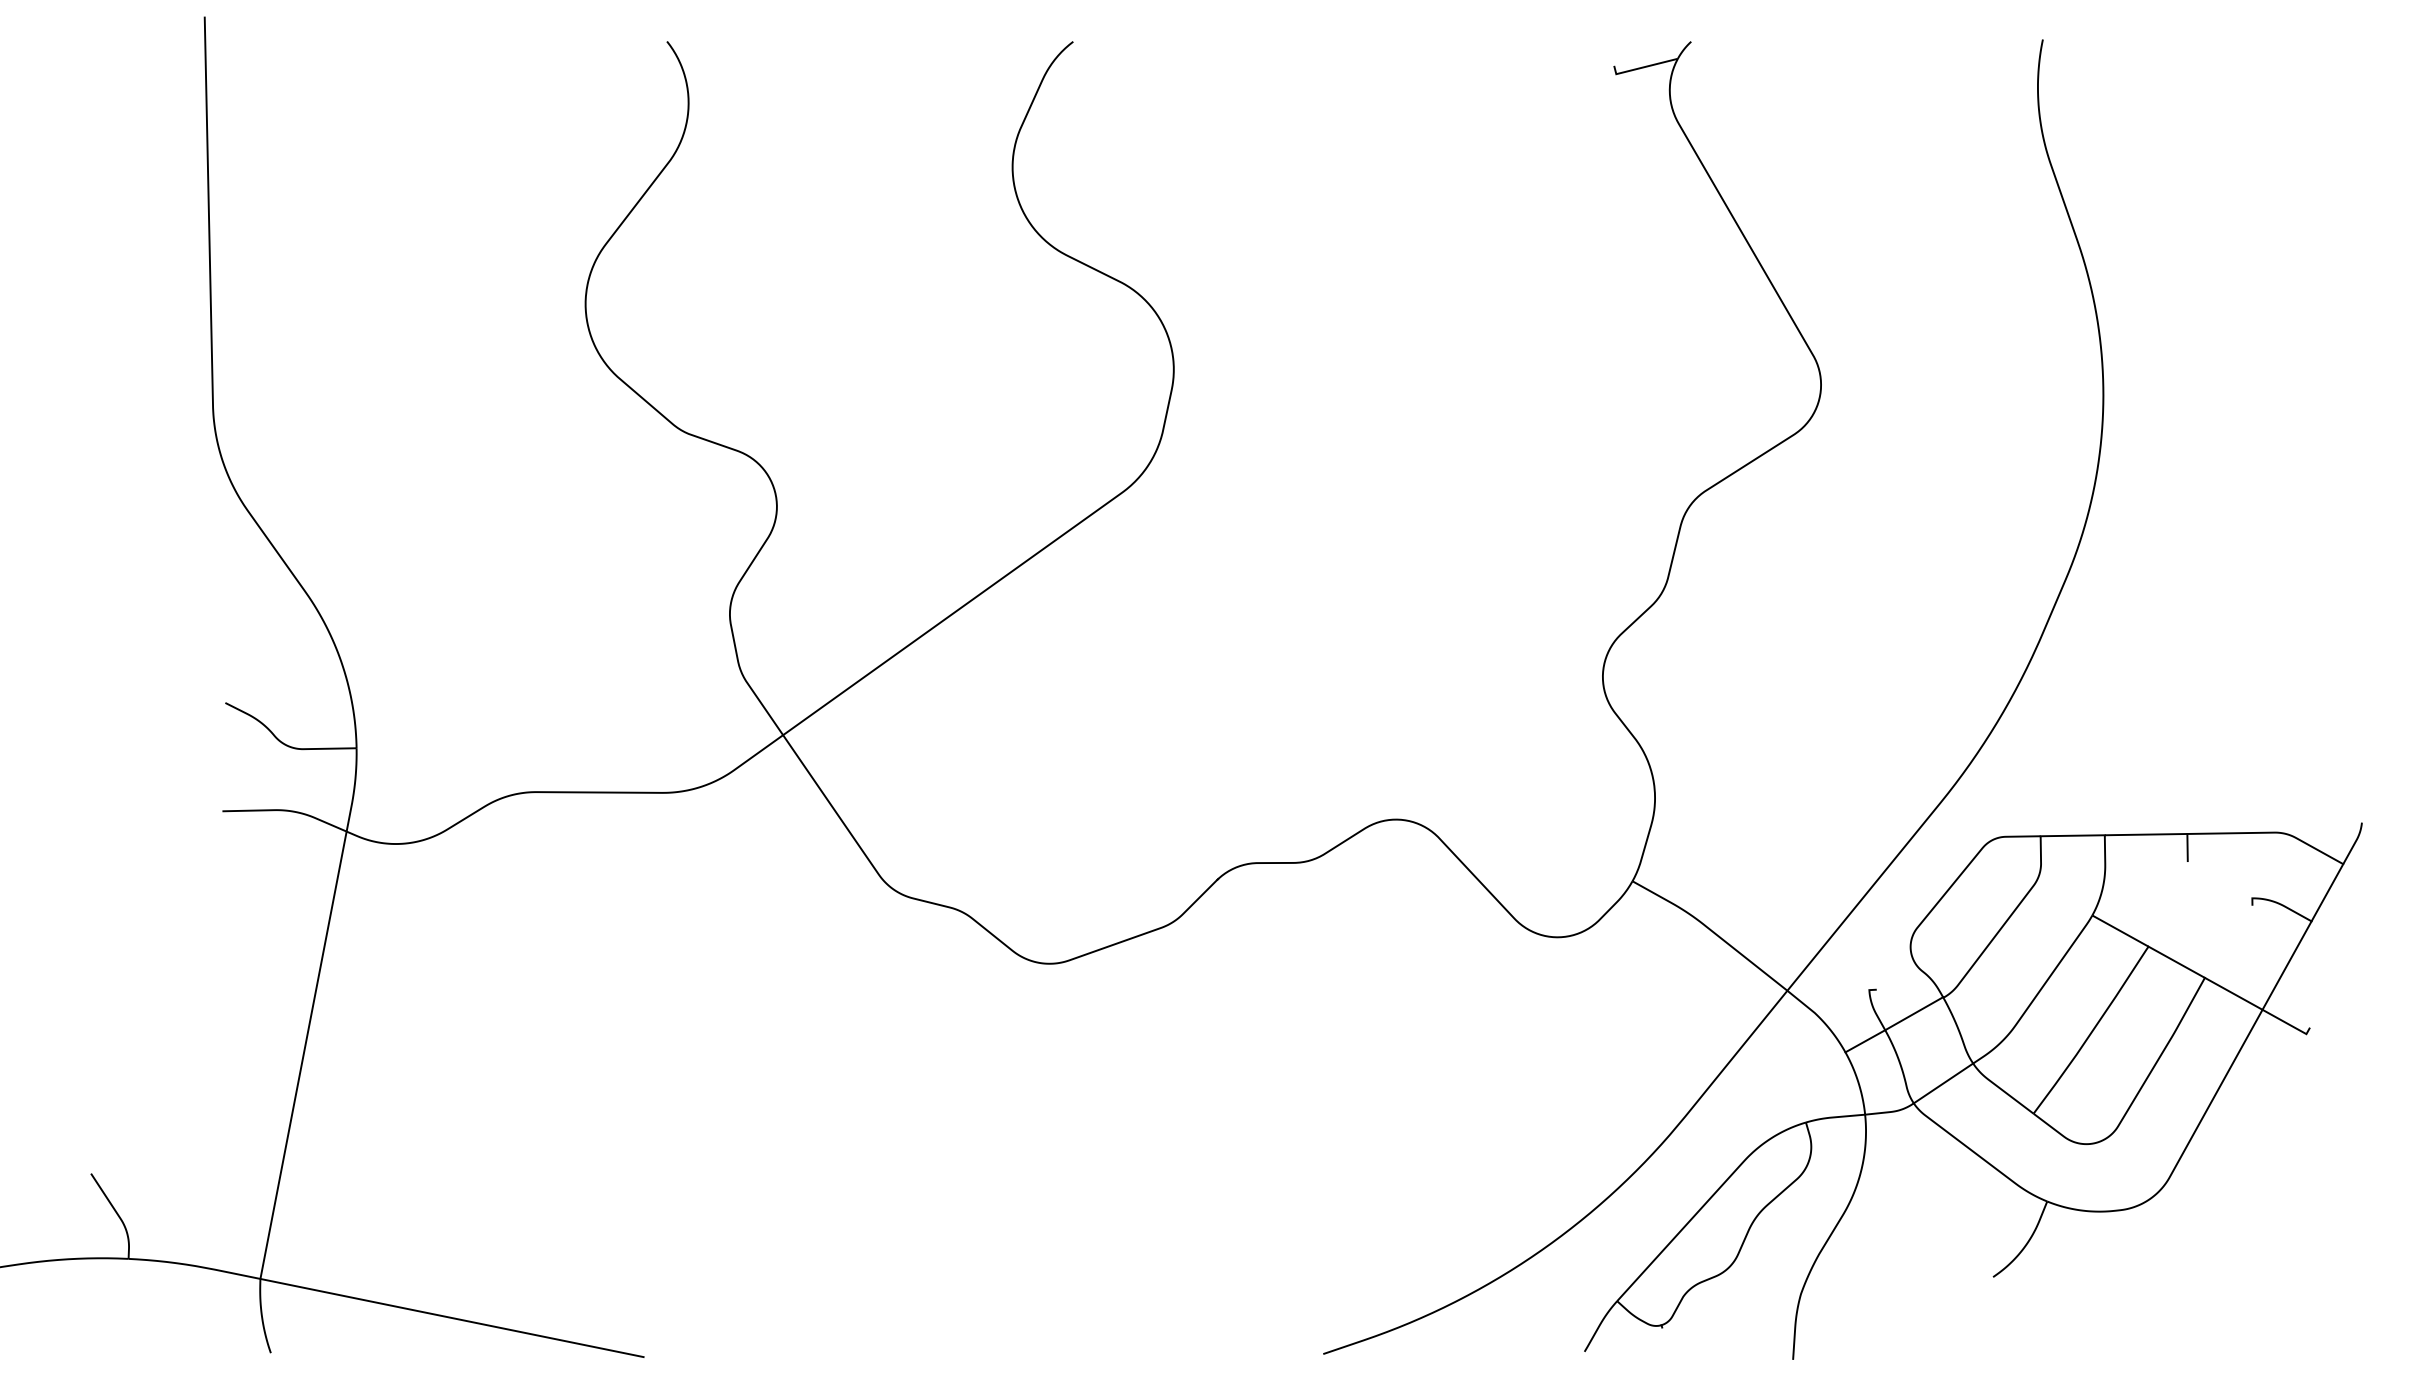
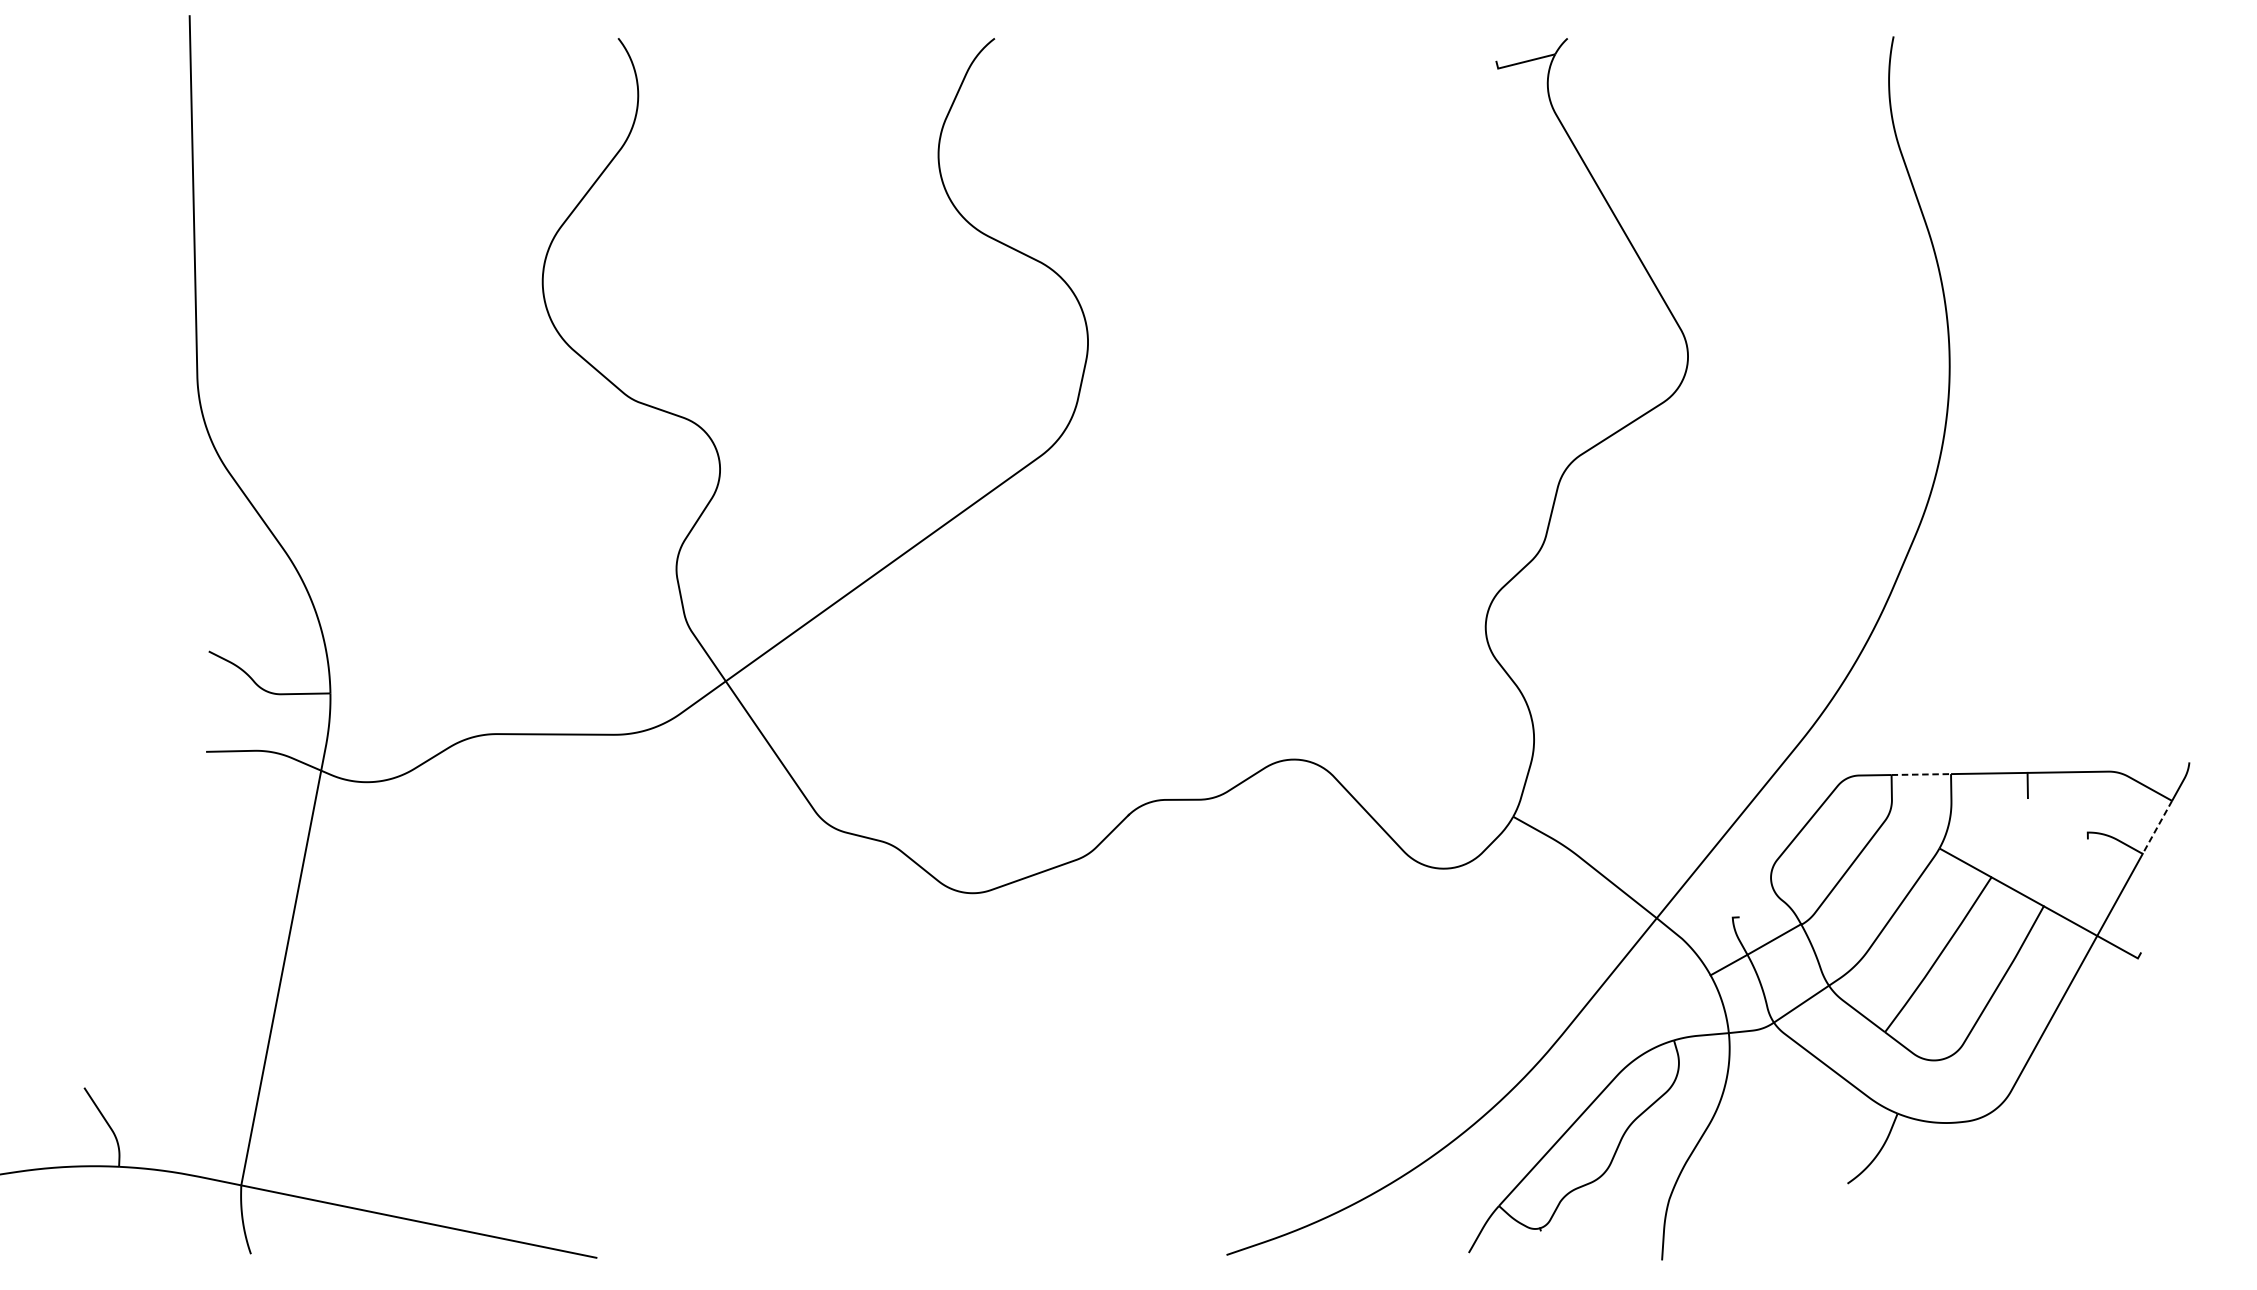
line: (2073, 835) -> (1922, 774), solid -> dashed
line: (2327, 892) -> (2157, 827), solid -> dashed

